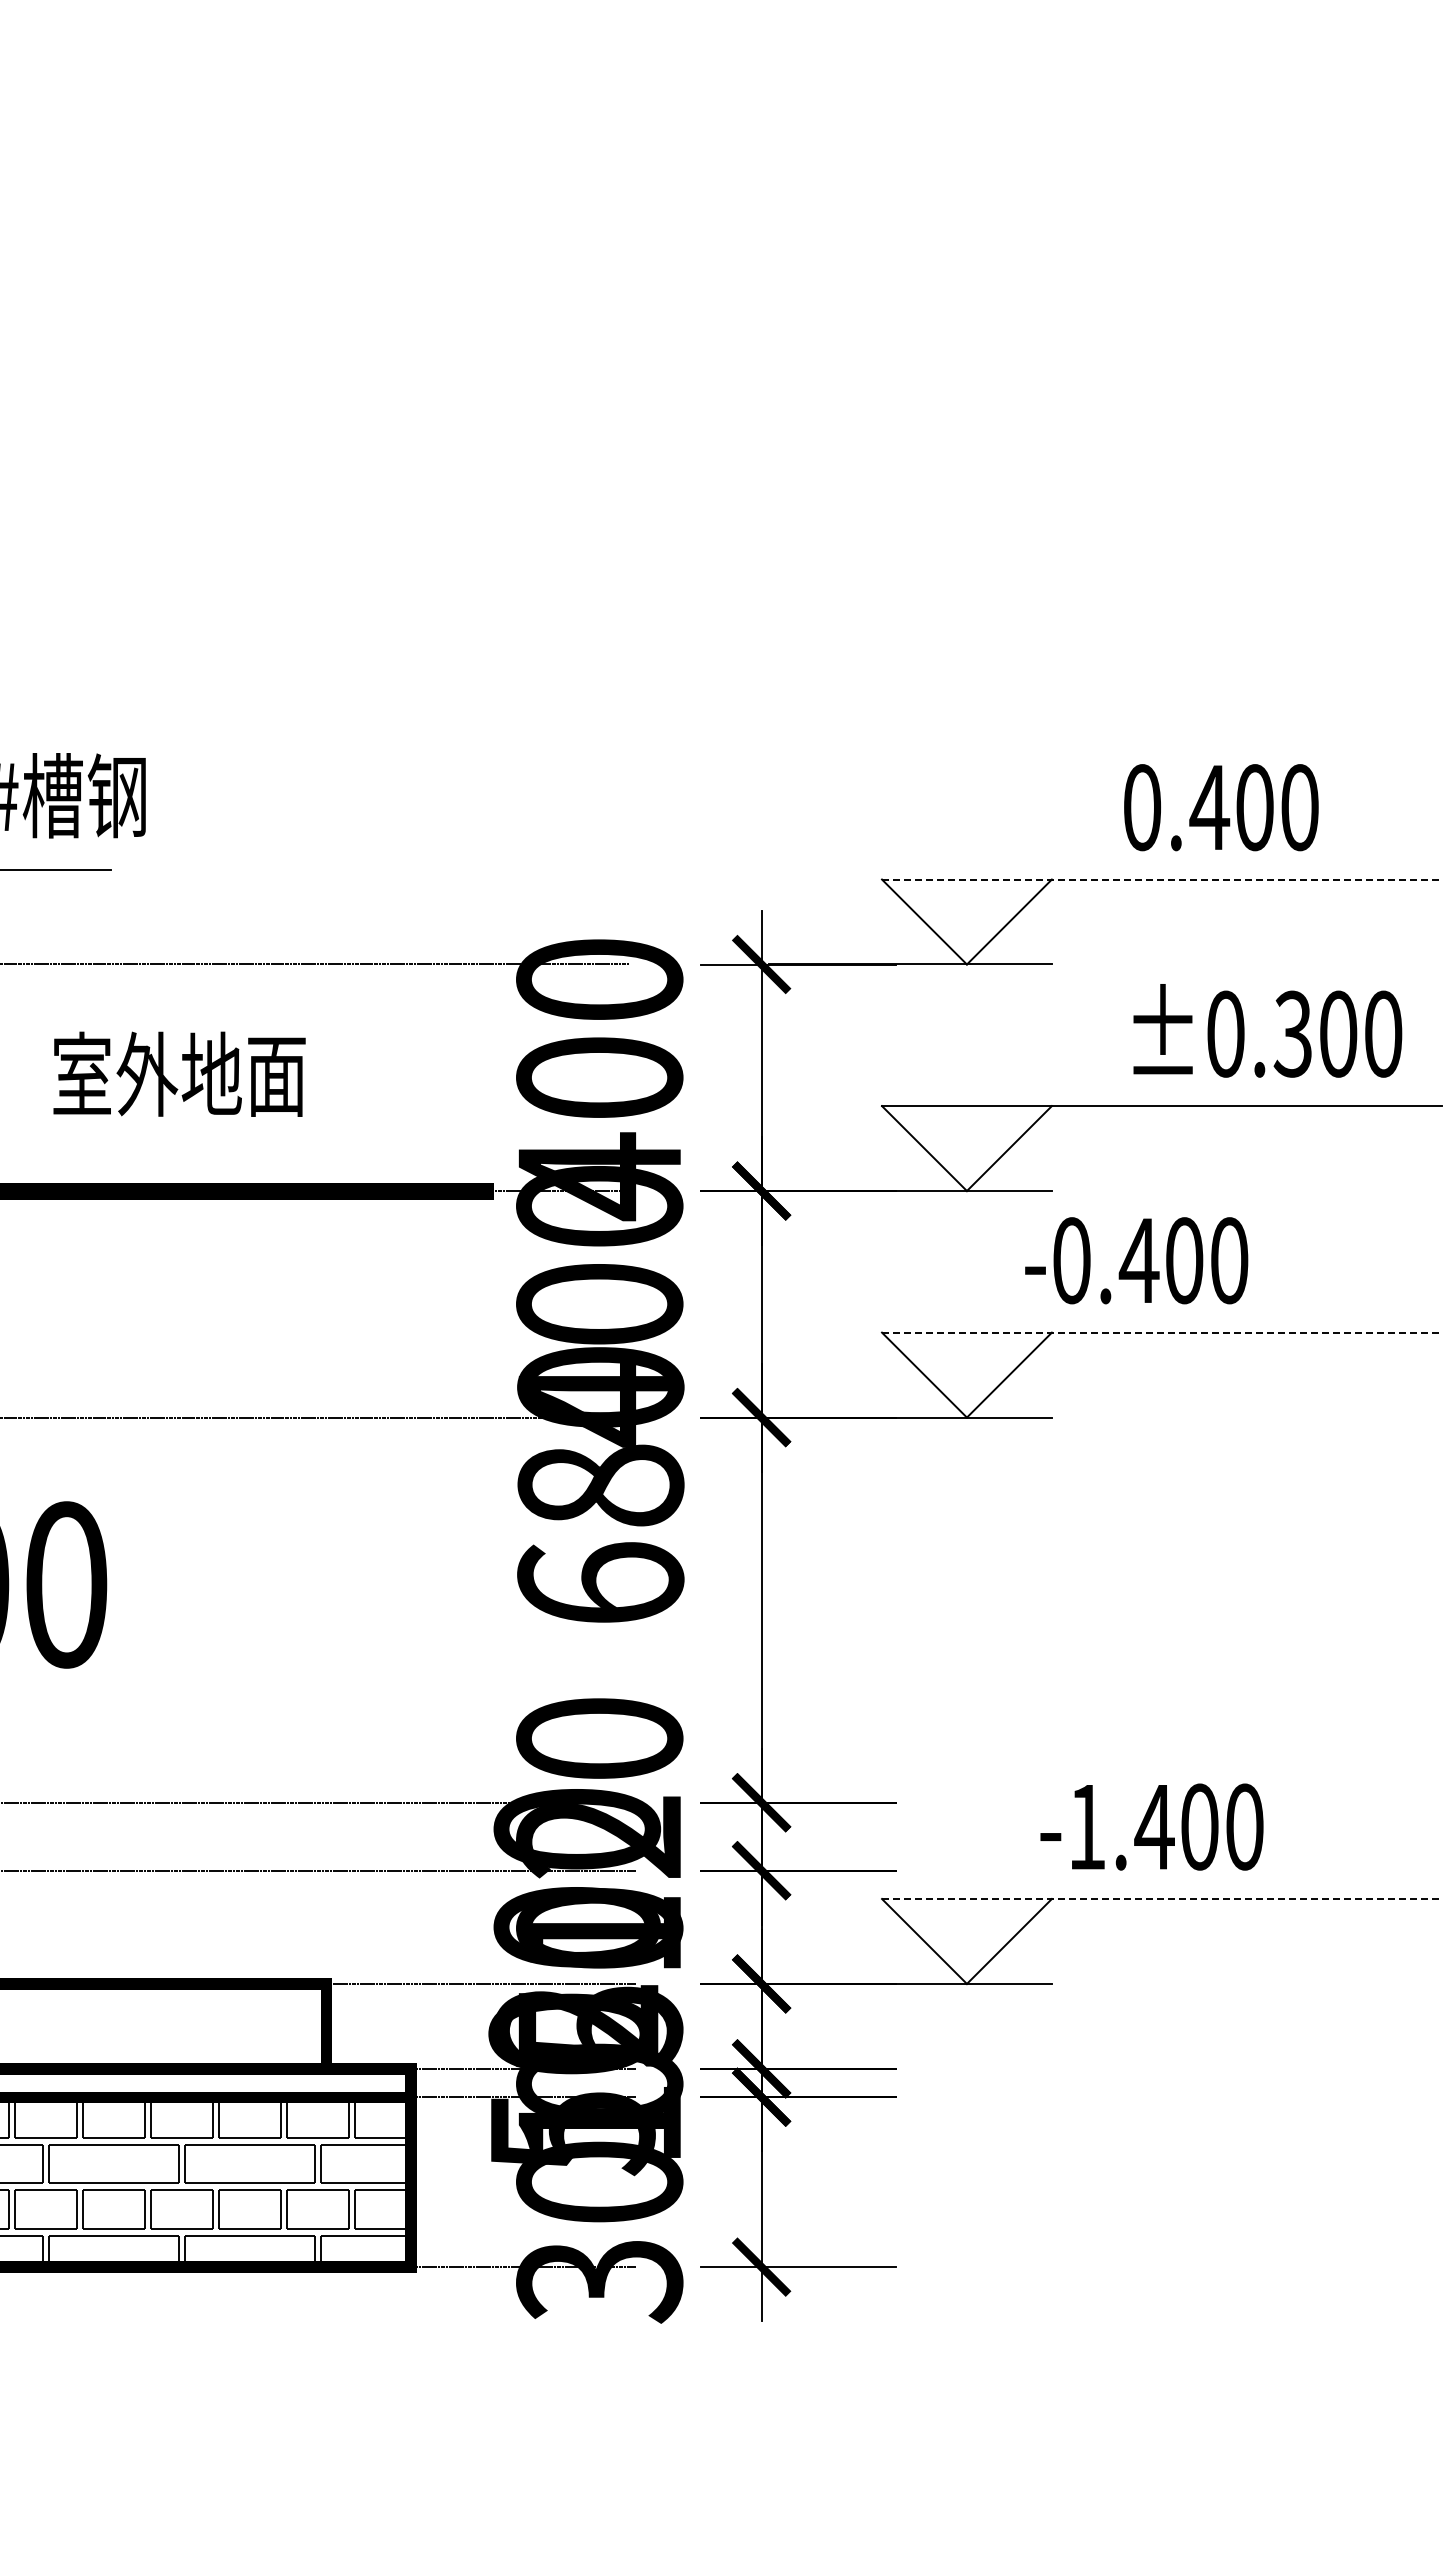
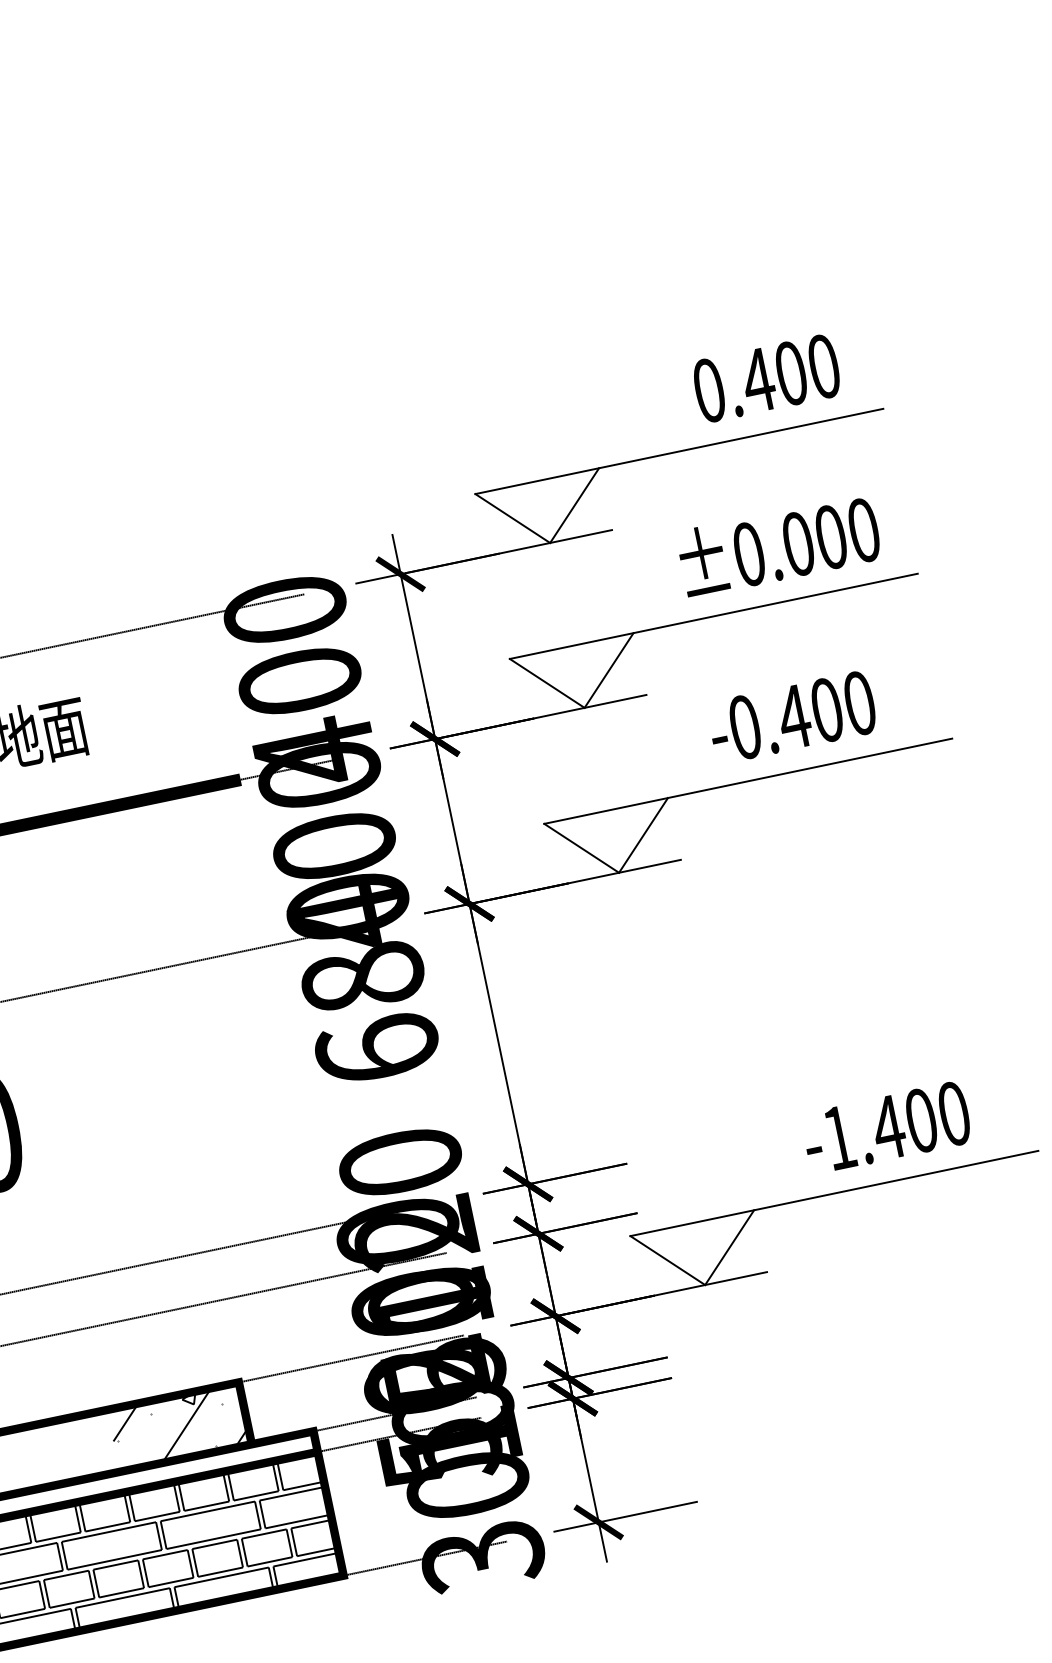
text: (1221, 807) -> (766, 378), moved
line: (1162, 879) -> (679, 451), dashed -> solid
text: (1292, 1033) -> (797, 543), ±0.300 -> ±0.000
text: (1136, 1260) -> (792, 717), moved
line: (1162, 1332) -> (748, 781), dashed -> solid
text: (1151, 1826) -> (886, 1127), moved
line: (1162, 1898) -> (834, 1193), dashed -> solid
hatch: (235, 2025) -> (179, 1426), added

